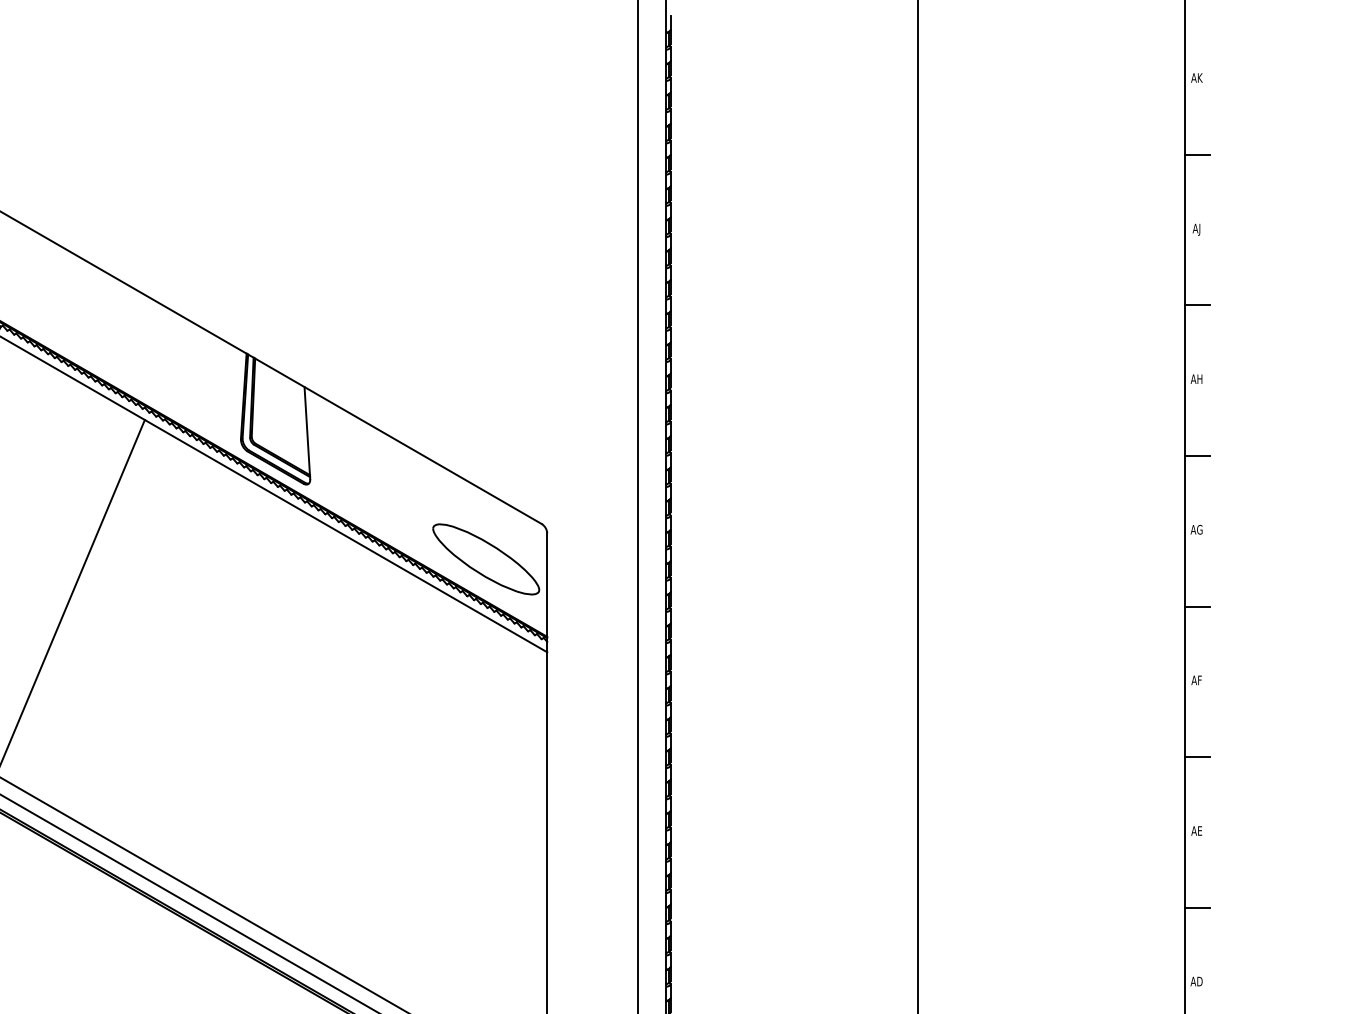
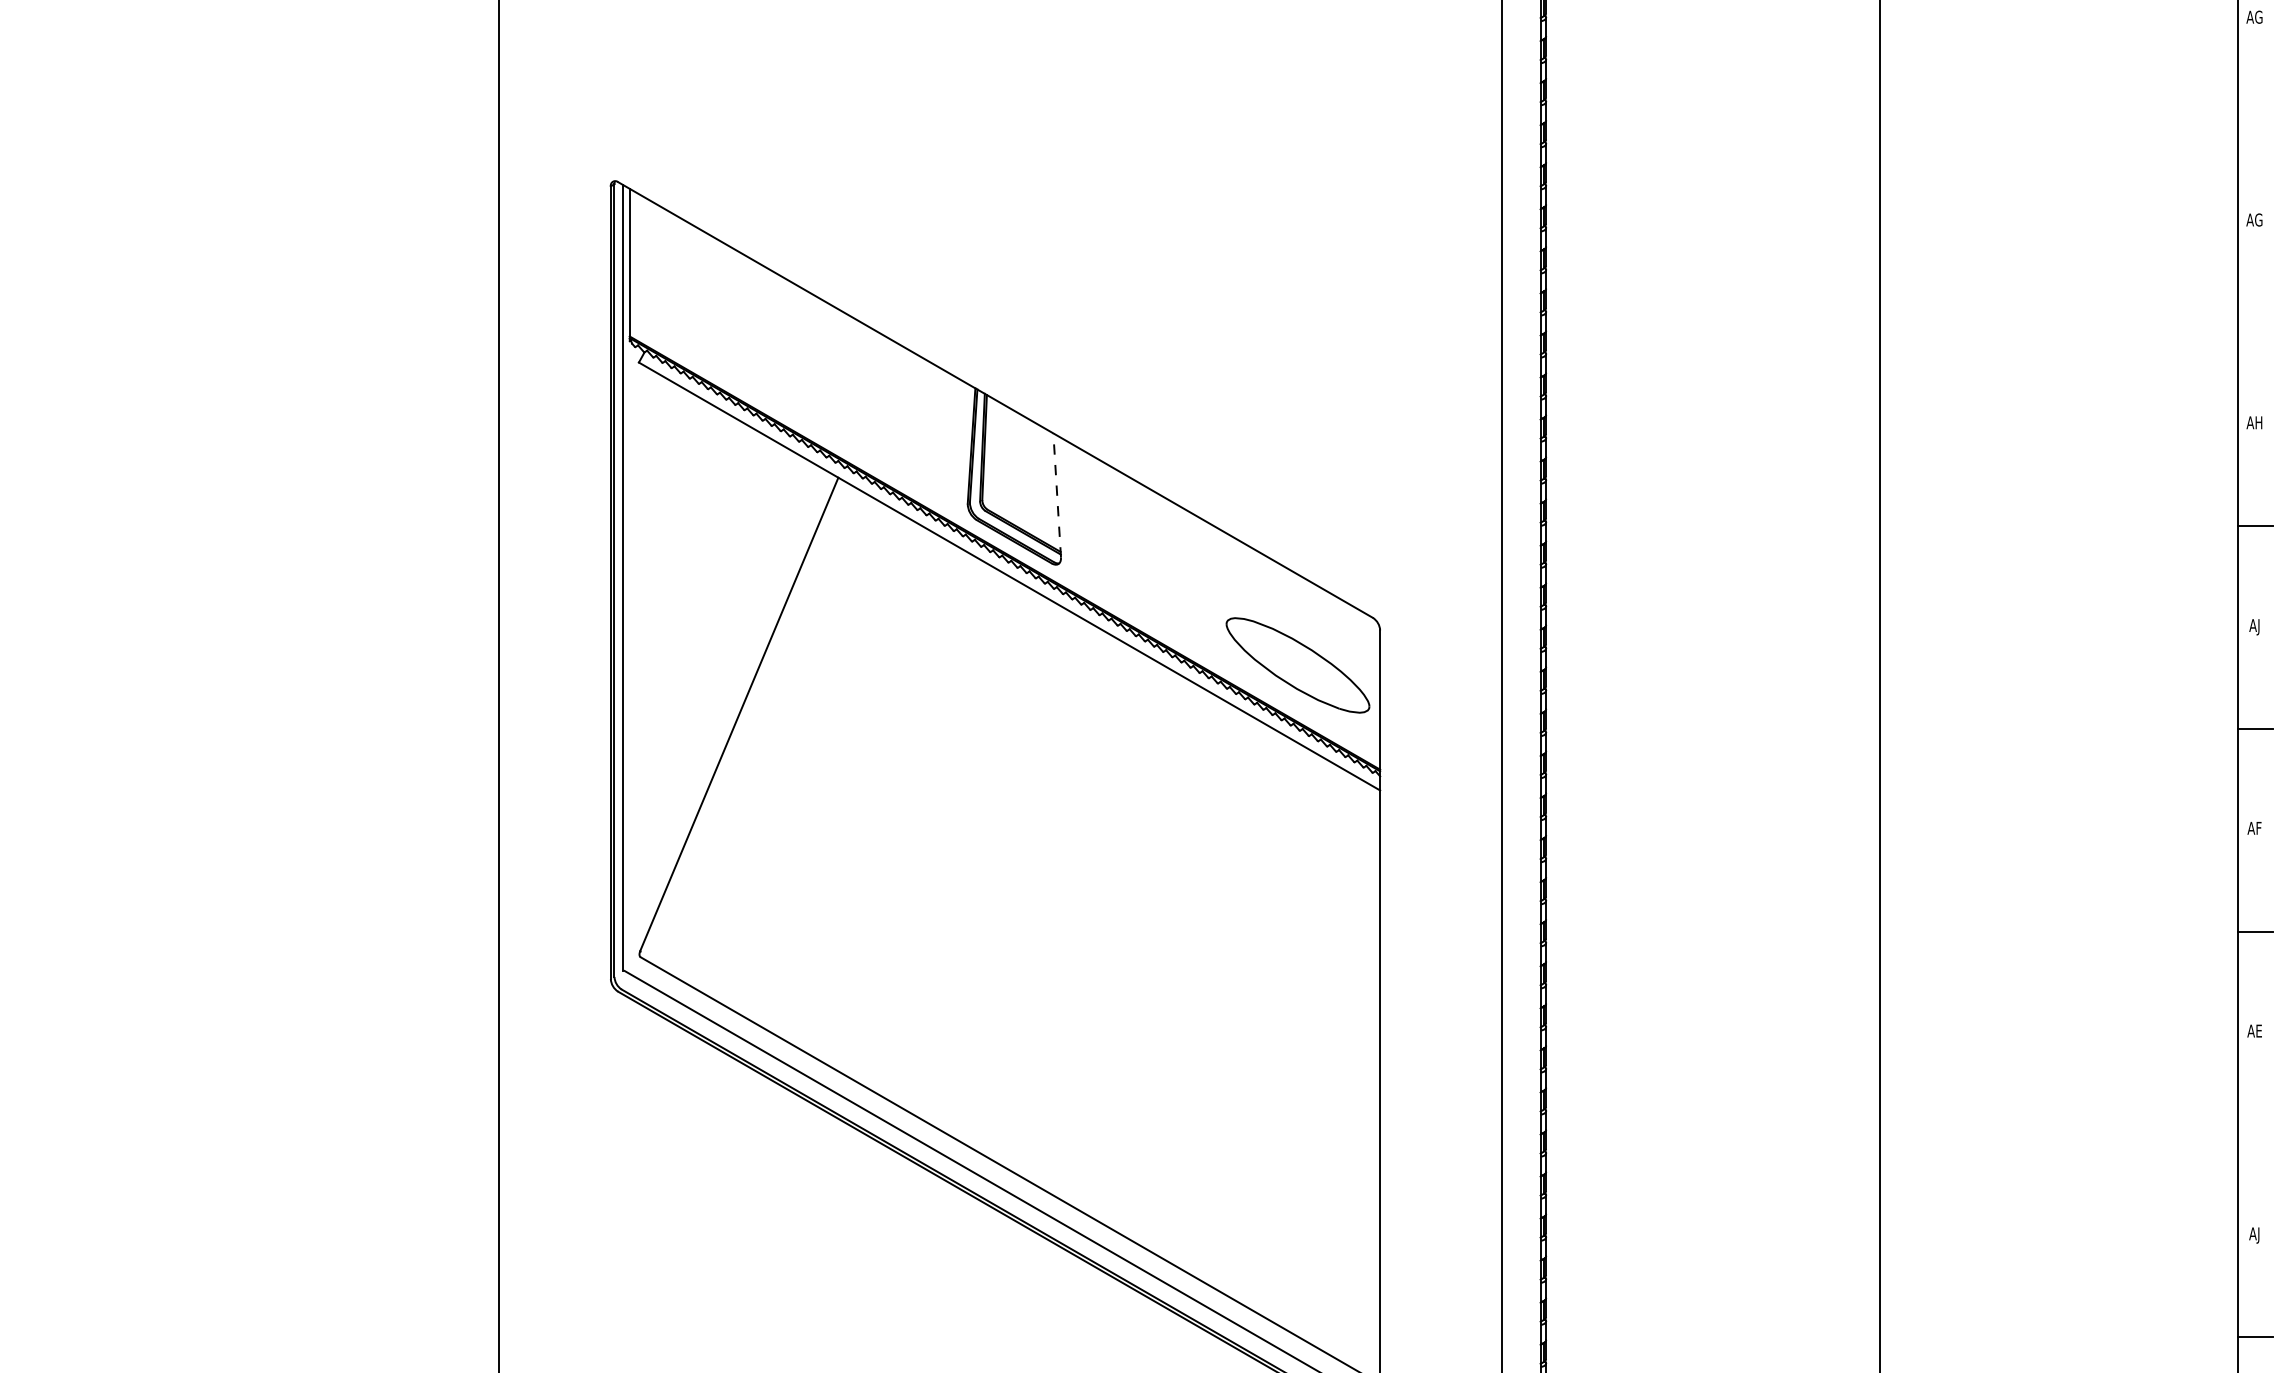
text: (1196, 77) -> (2254, 16), AK -> AG
line: (1197, 154) -> (2255, 120), removed
text: (1196, 229) -> (2254, 221), AJ -> AG
line: (1197, 305) -> (2255, 323), removed
line: (307, 432) -> (1057, 494), solid -> dashed
text: (1196, 531) -> (2254, 627), AG -> AJ
line: (1197, 907) -> (2255, 1134), removed
text: (1196, 982) -> (2254, 1235), AD -> AJ

